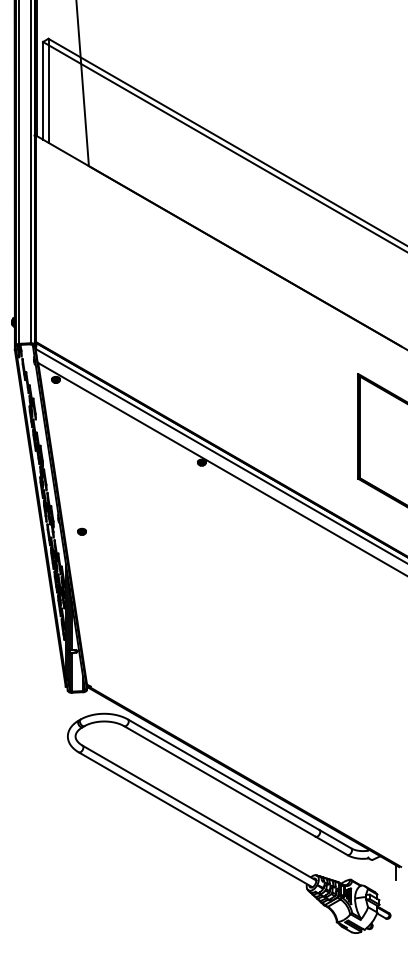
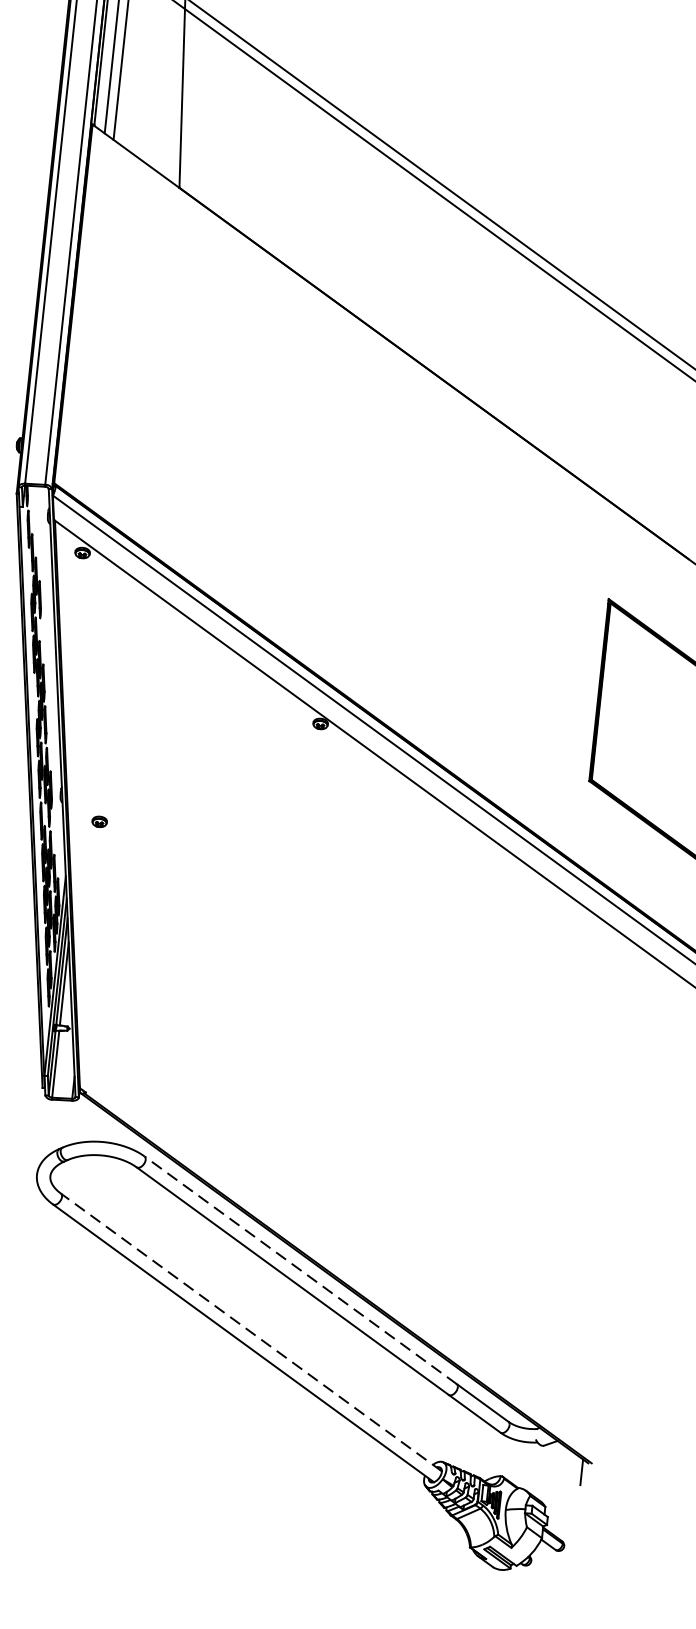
line: (223, 774) -> (300, 1269), solid -> dashed
line: (199, 813) -> (251, 1333), solid -> dashed

